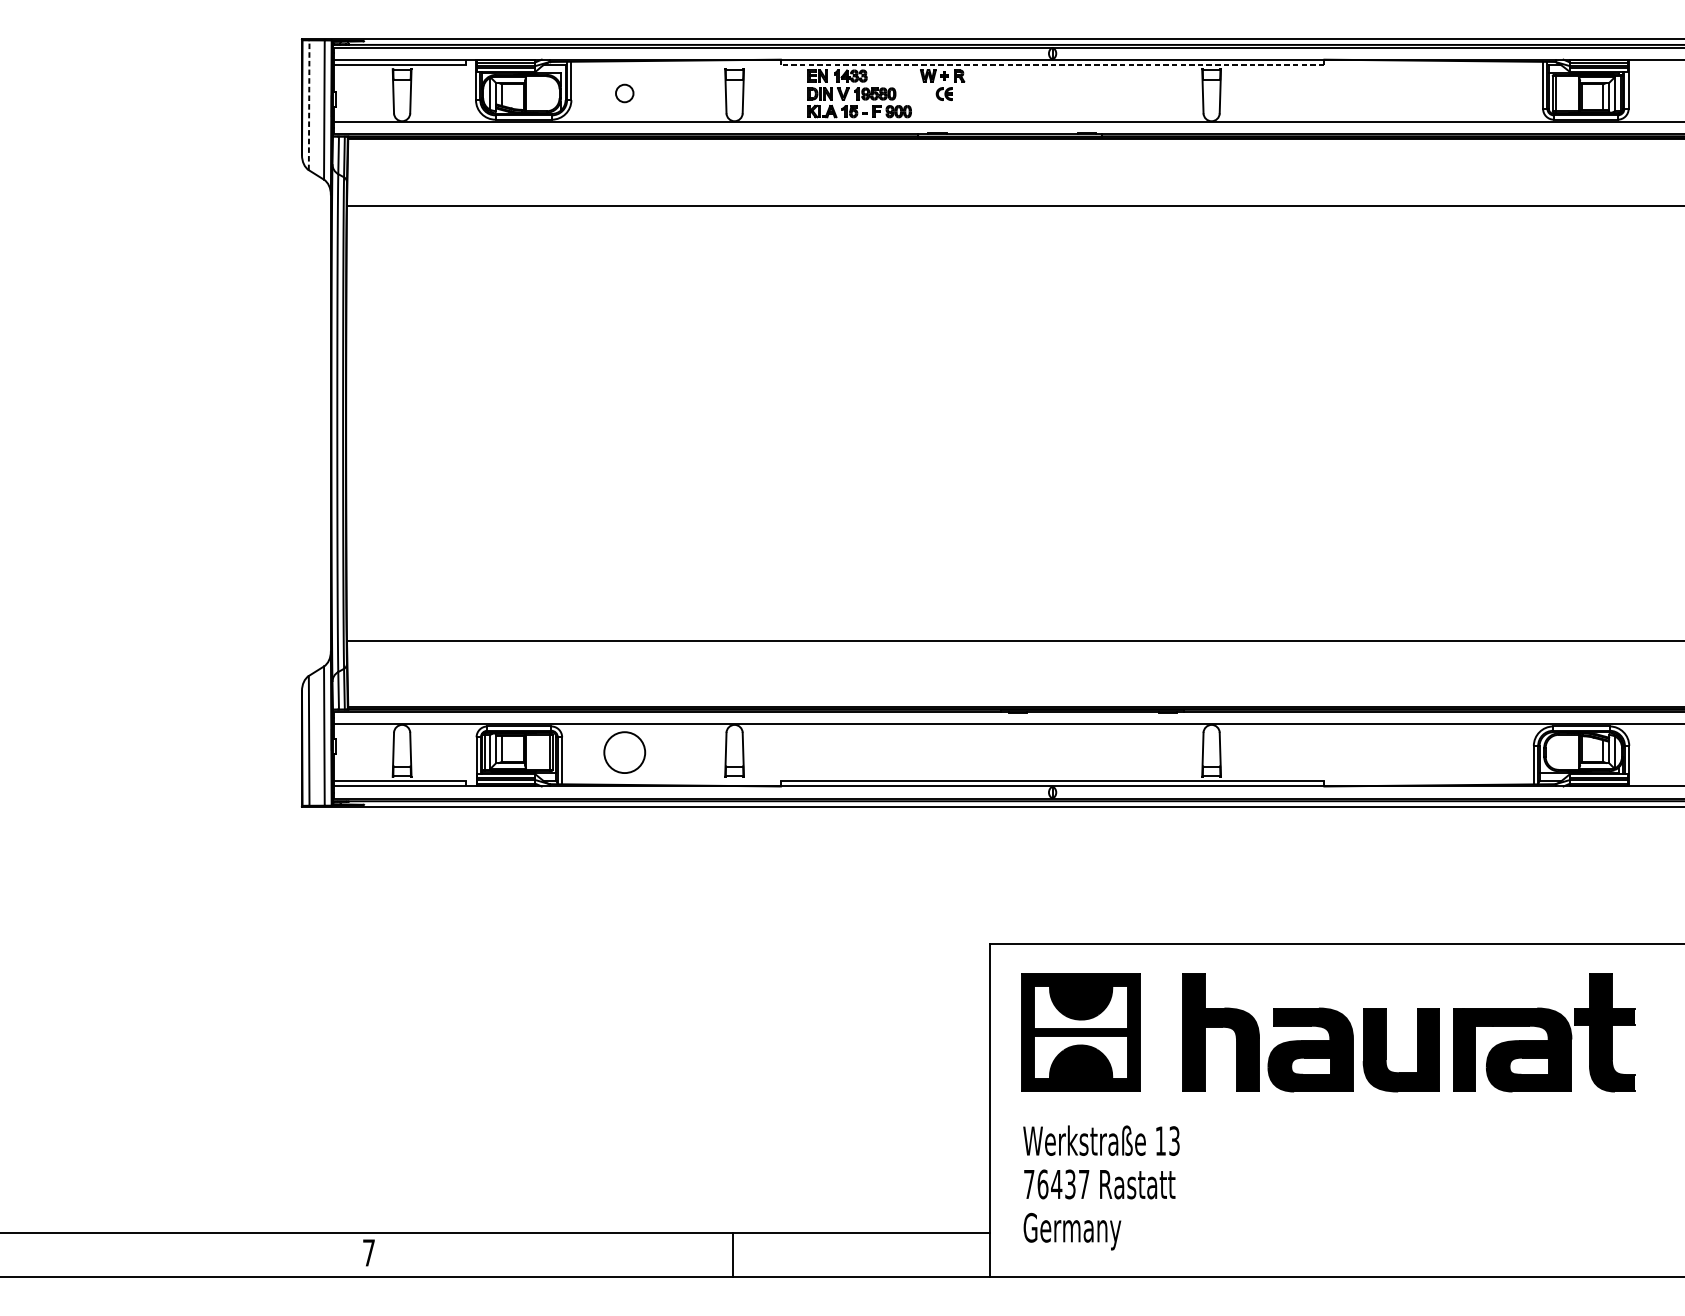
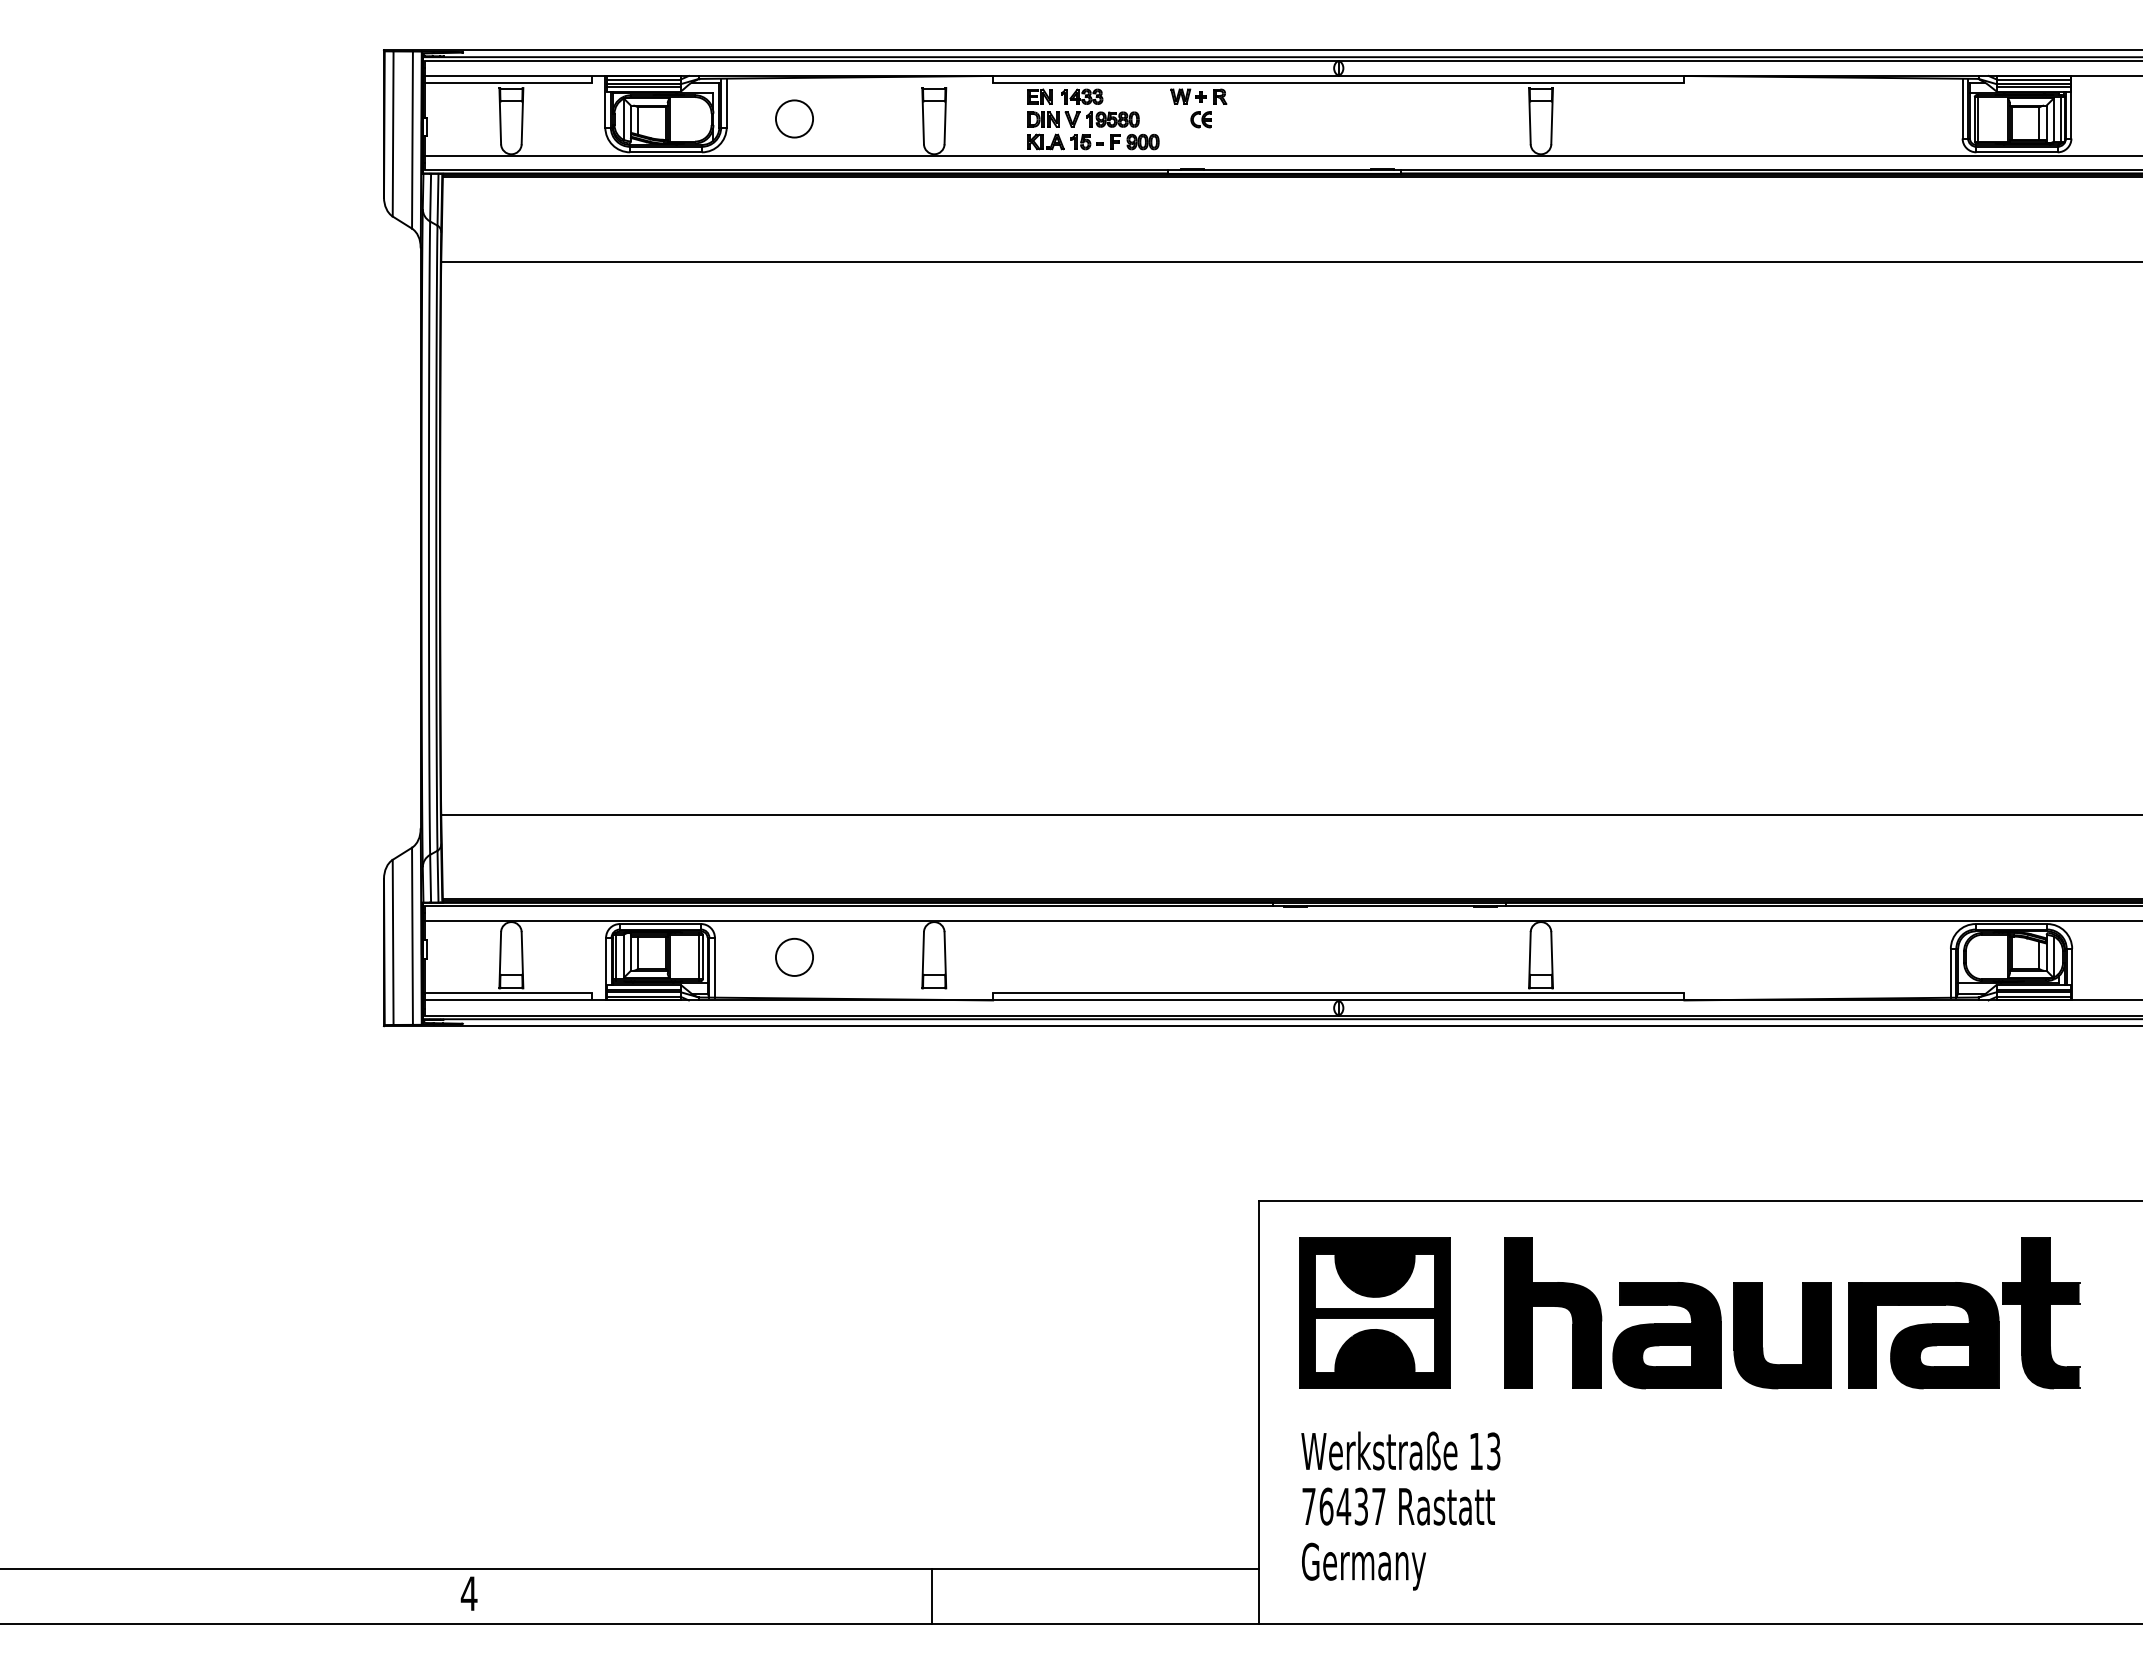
line: (1052, 65) -> (1338, 83), dashed -> solid
circle: (624, 93) -> (794, 118), size x1.67
line: (309, 104) -> (393, 133), dashed -> solid
circle: (624, 752) -> (794, 957), size x0.71
text: (368, 1252) -> (468, 1593), 7 -> 4

